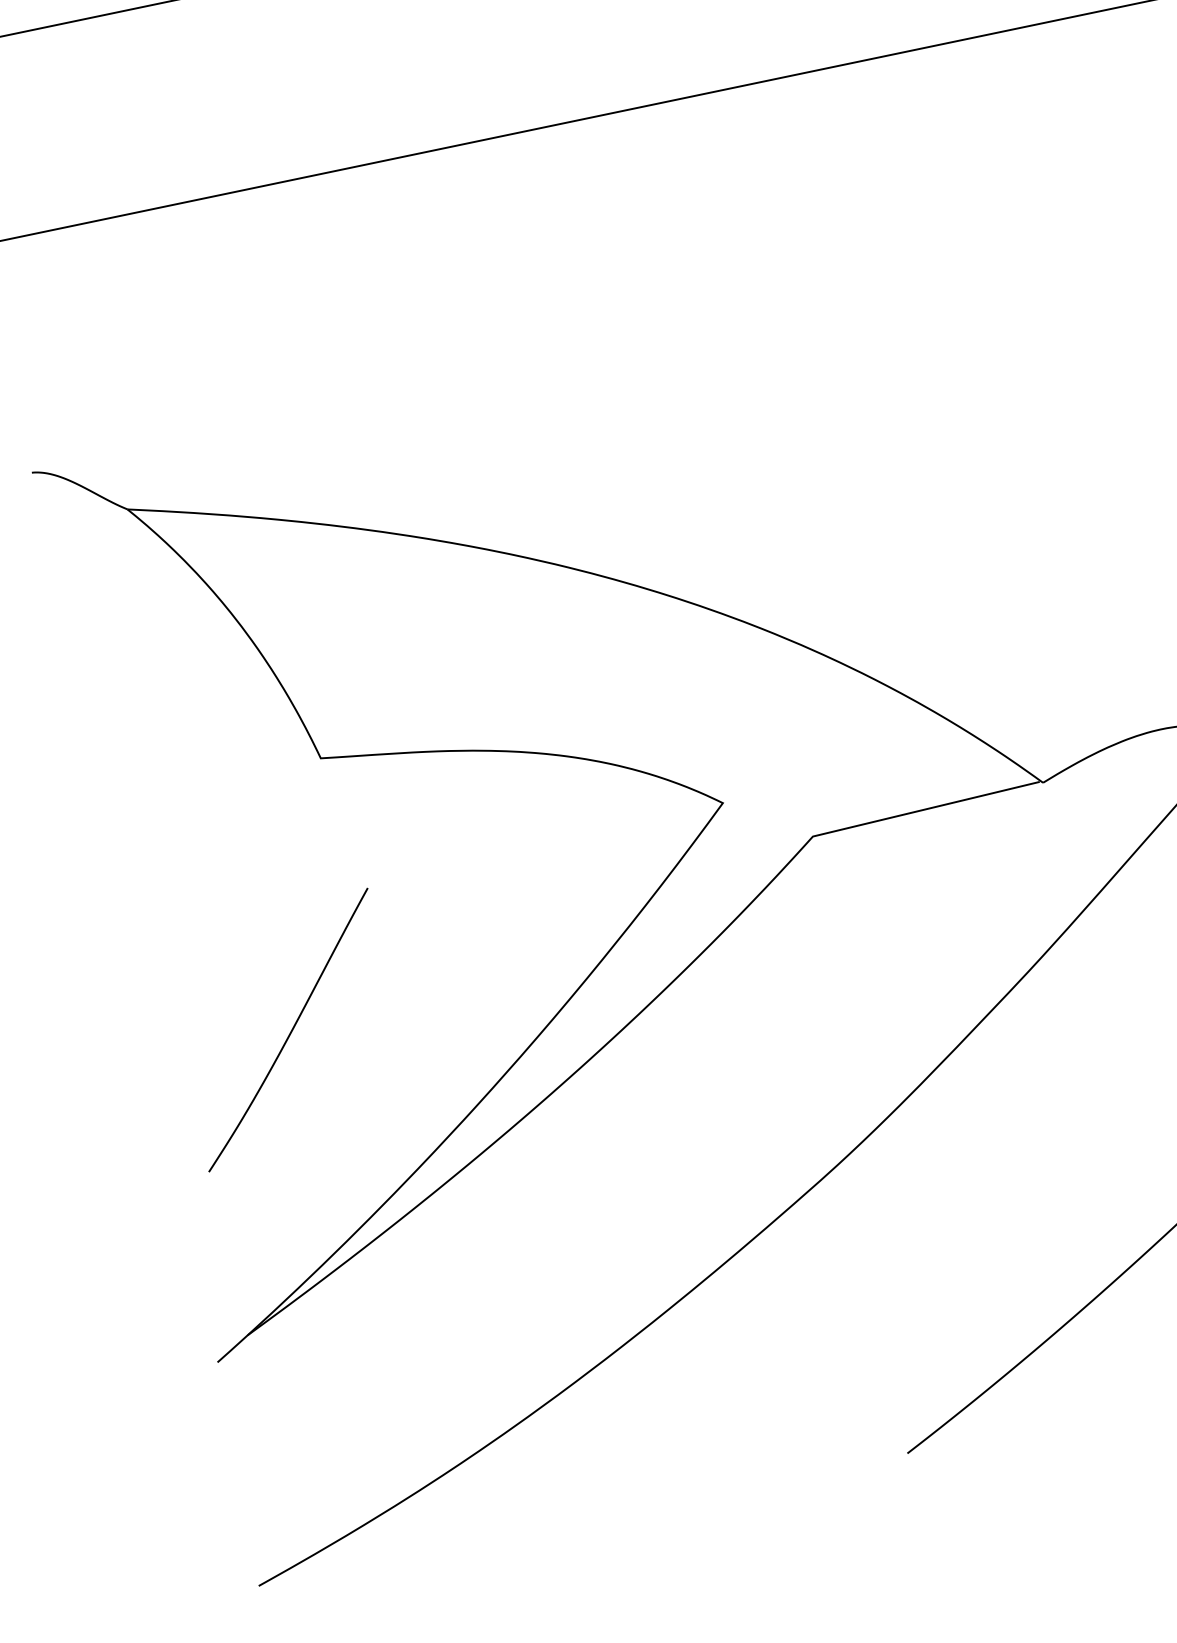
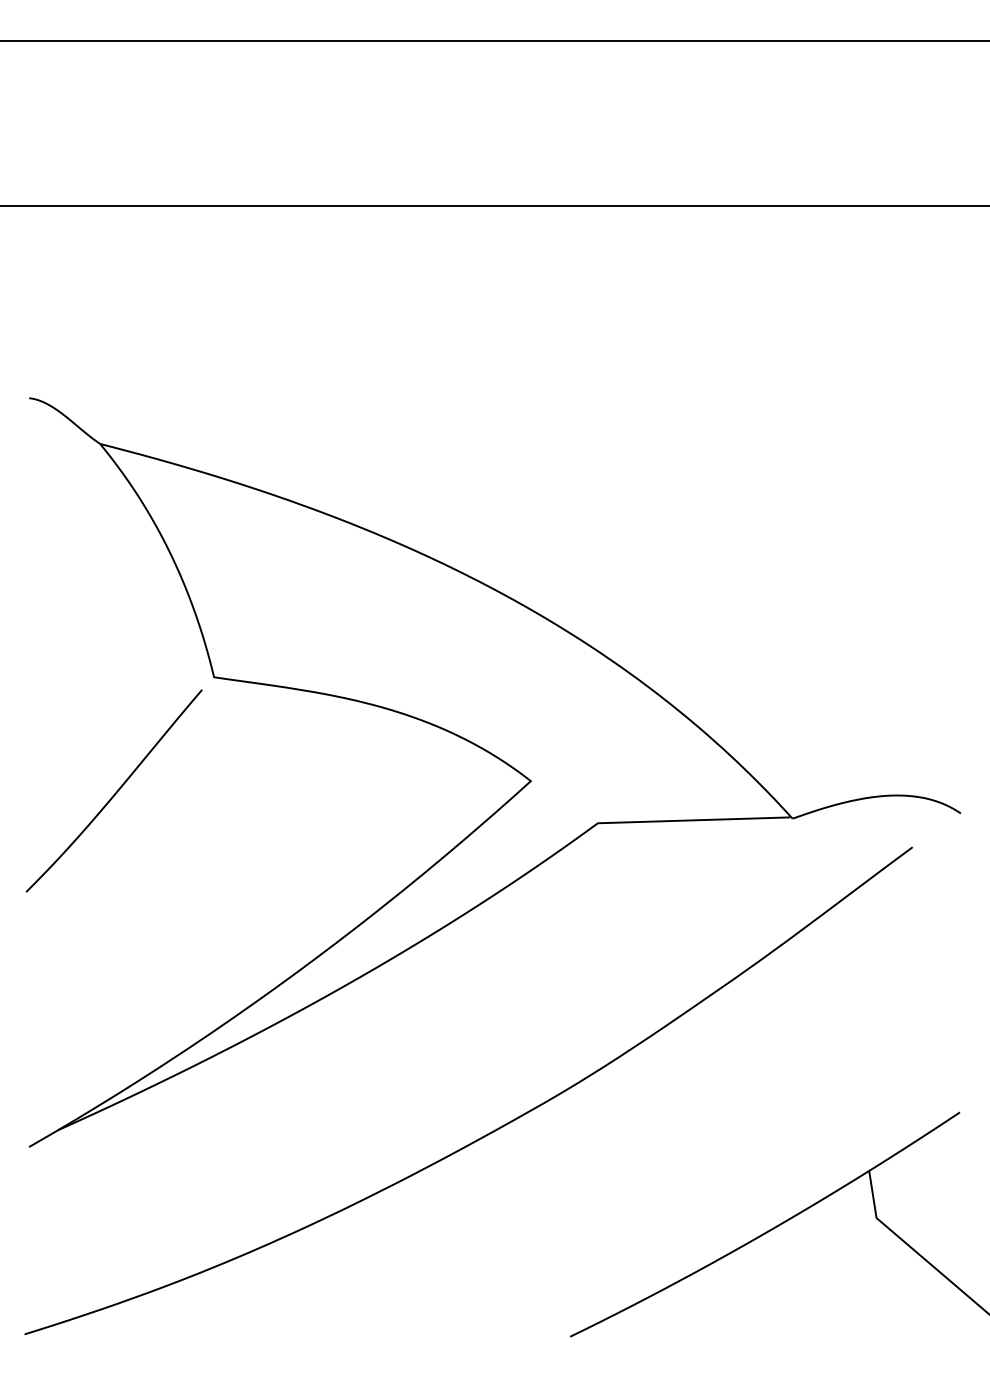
curve: (290, 1031) -> (115, 792), moved

